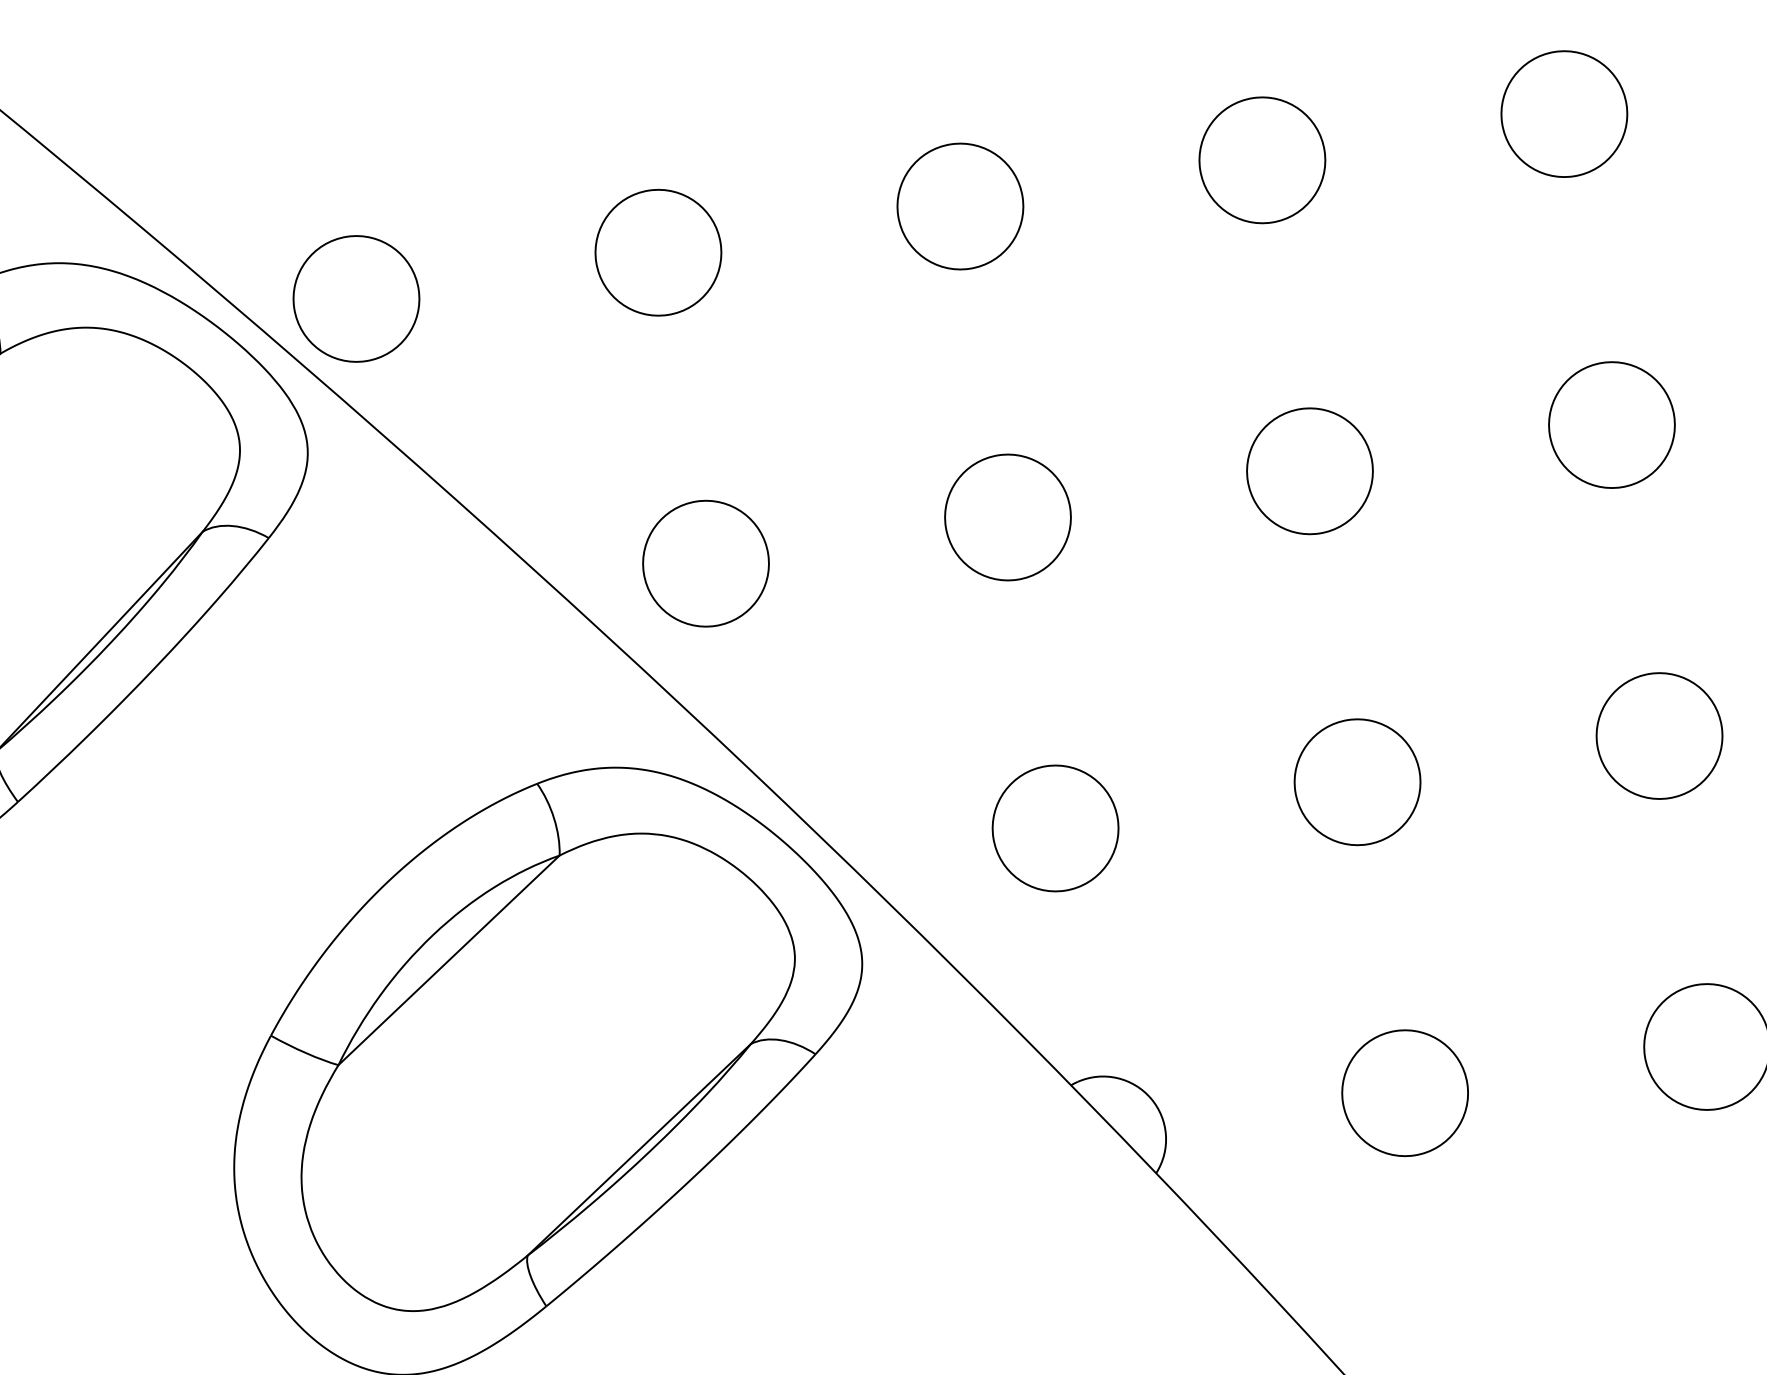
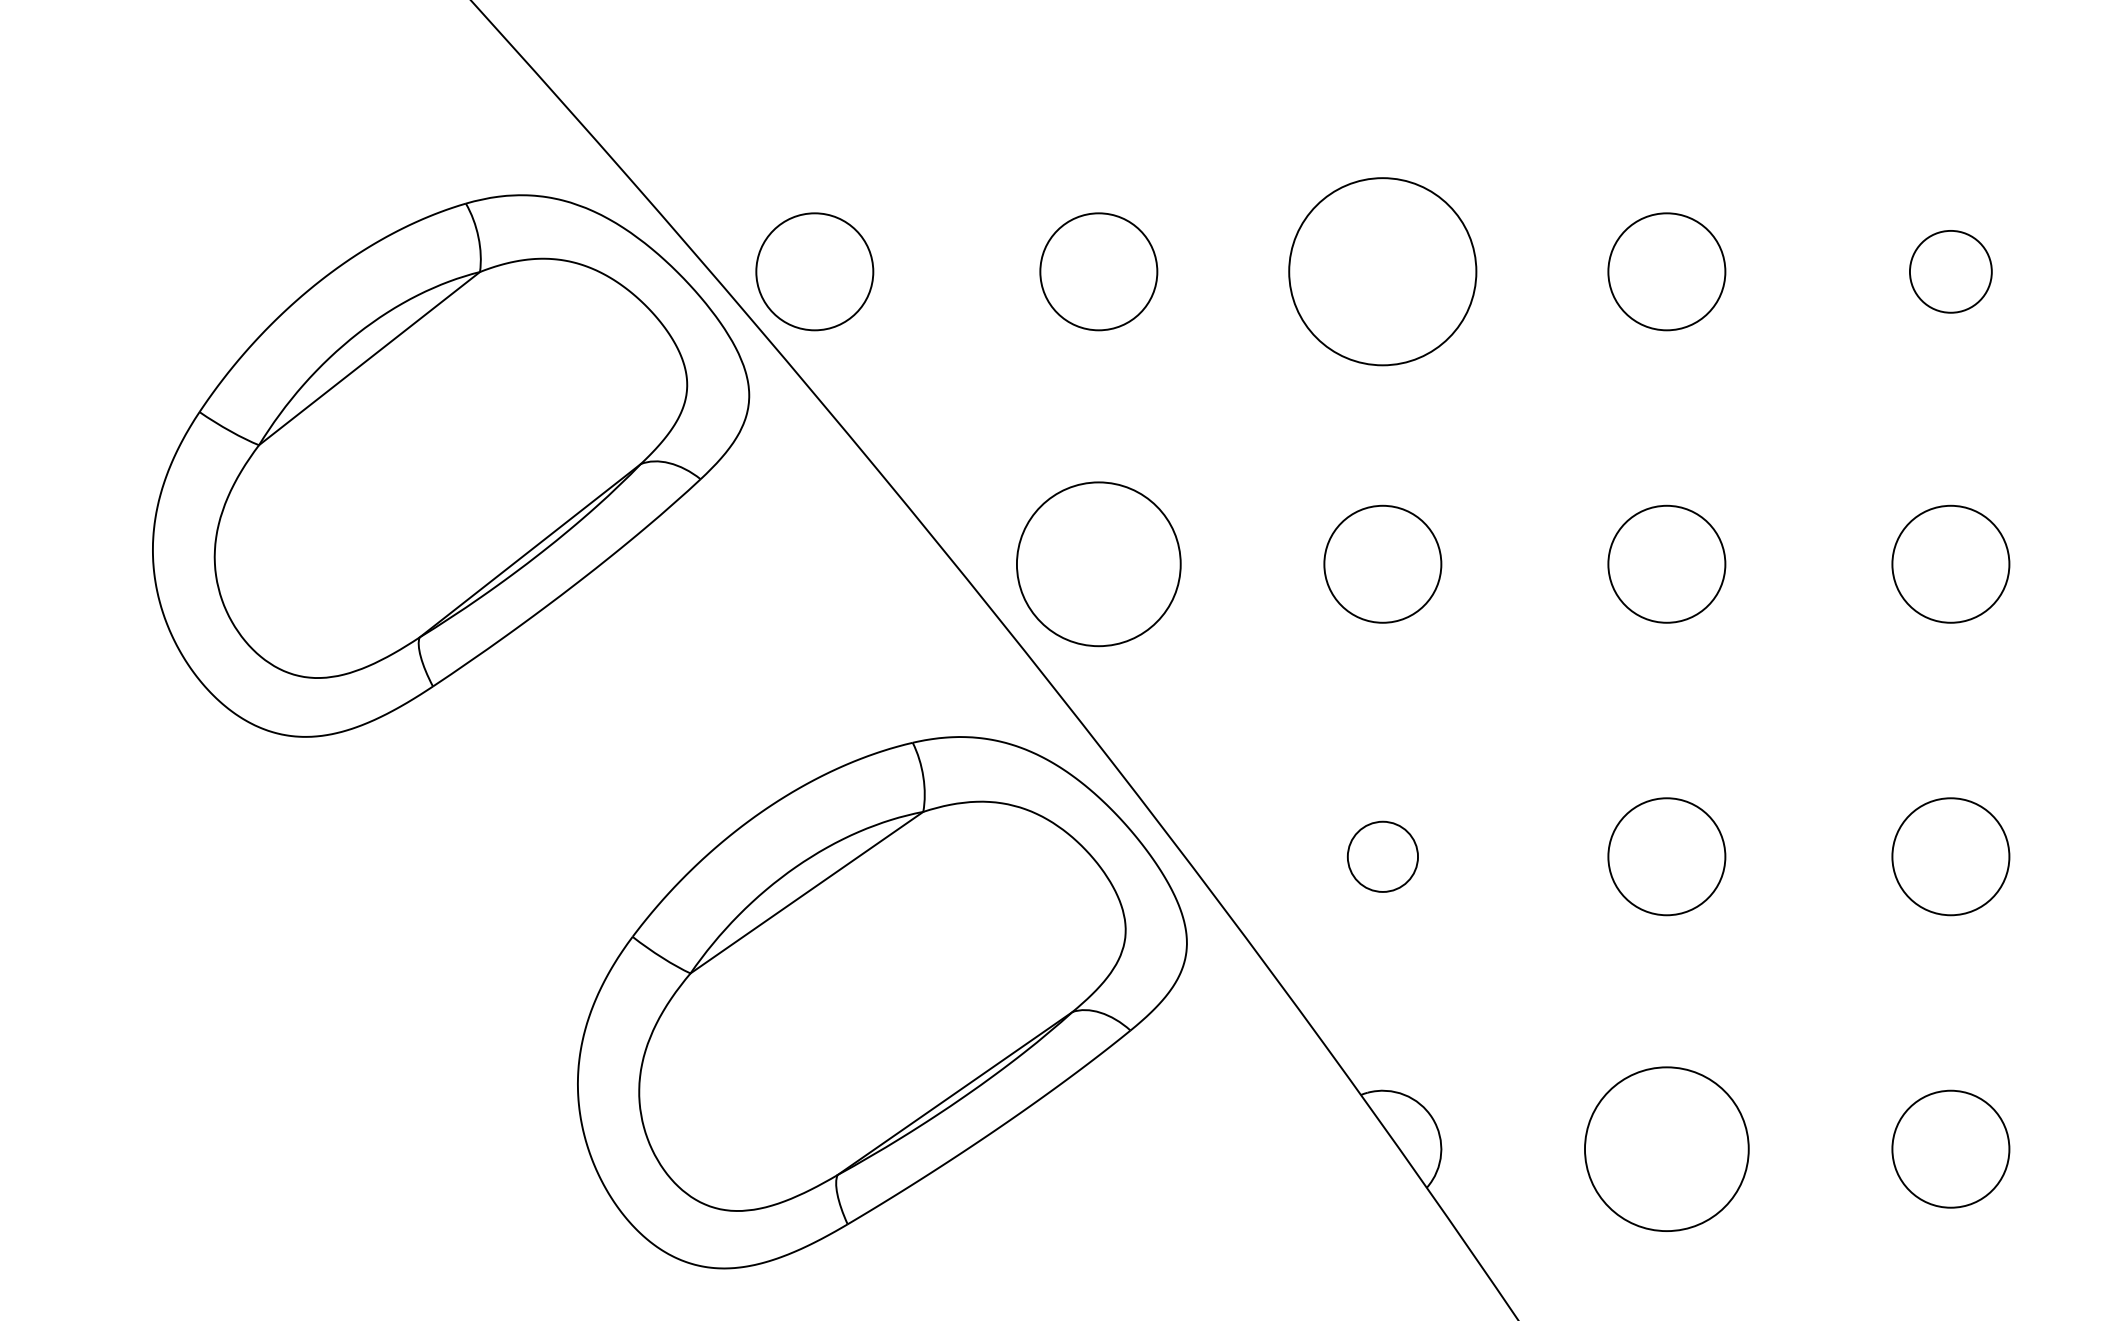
circle: (1563, 113) -> (1950, 271), size x0.7
circle: (959, 206) -> (1382, 271), size x1.6
circle: (705, 562) -> (1098, 563), size x1.4
circle: (1055, 828) -> (1382, 856), size x0.6
circle: (1404, 1092) -> (1666, 1148), size x1.4

